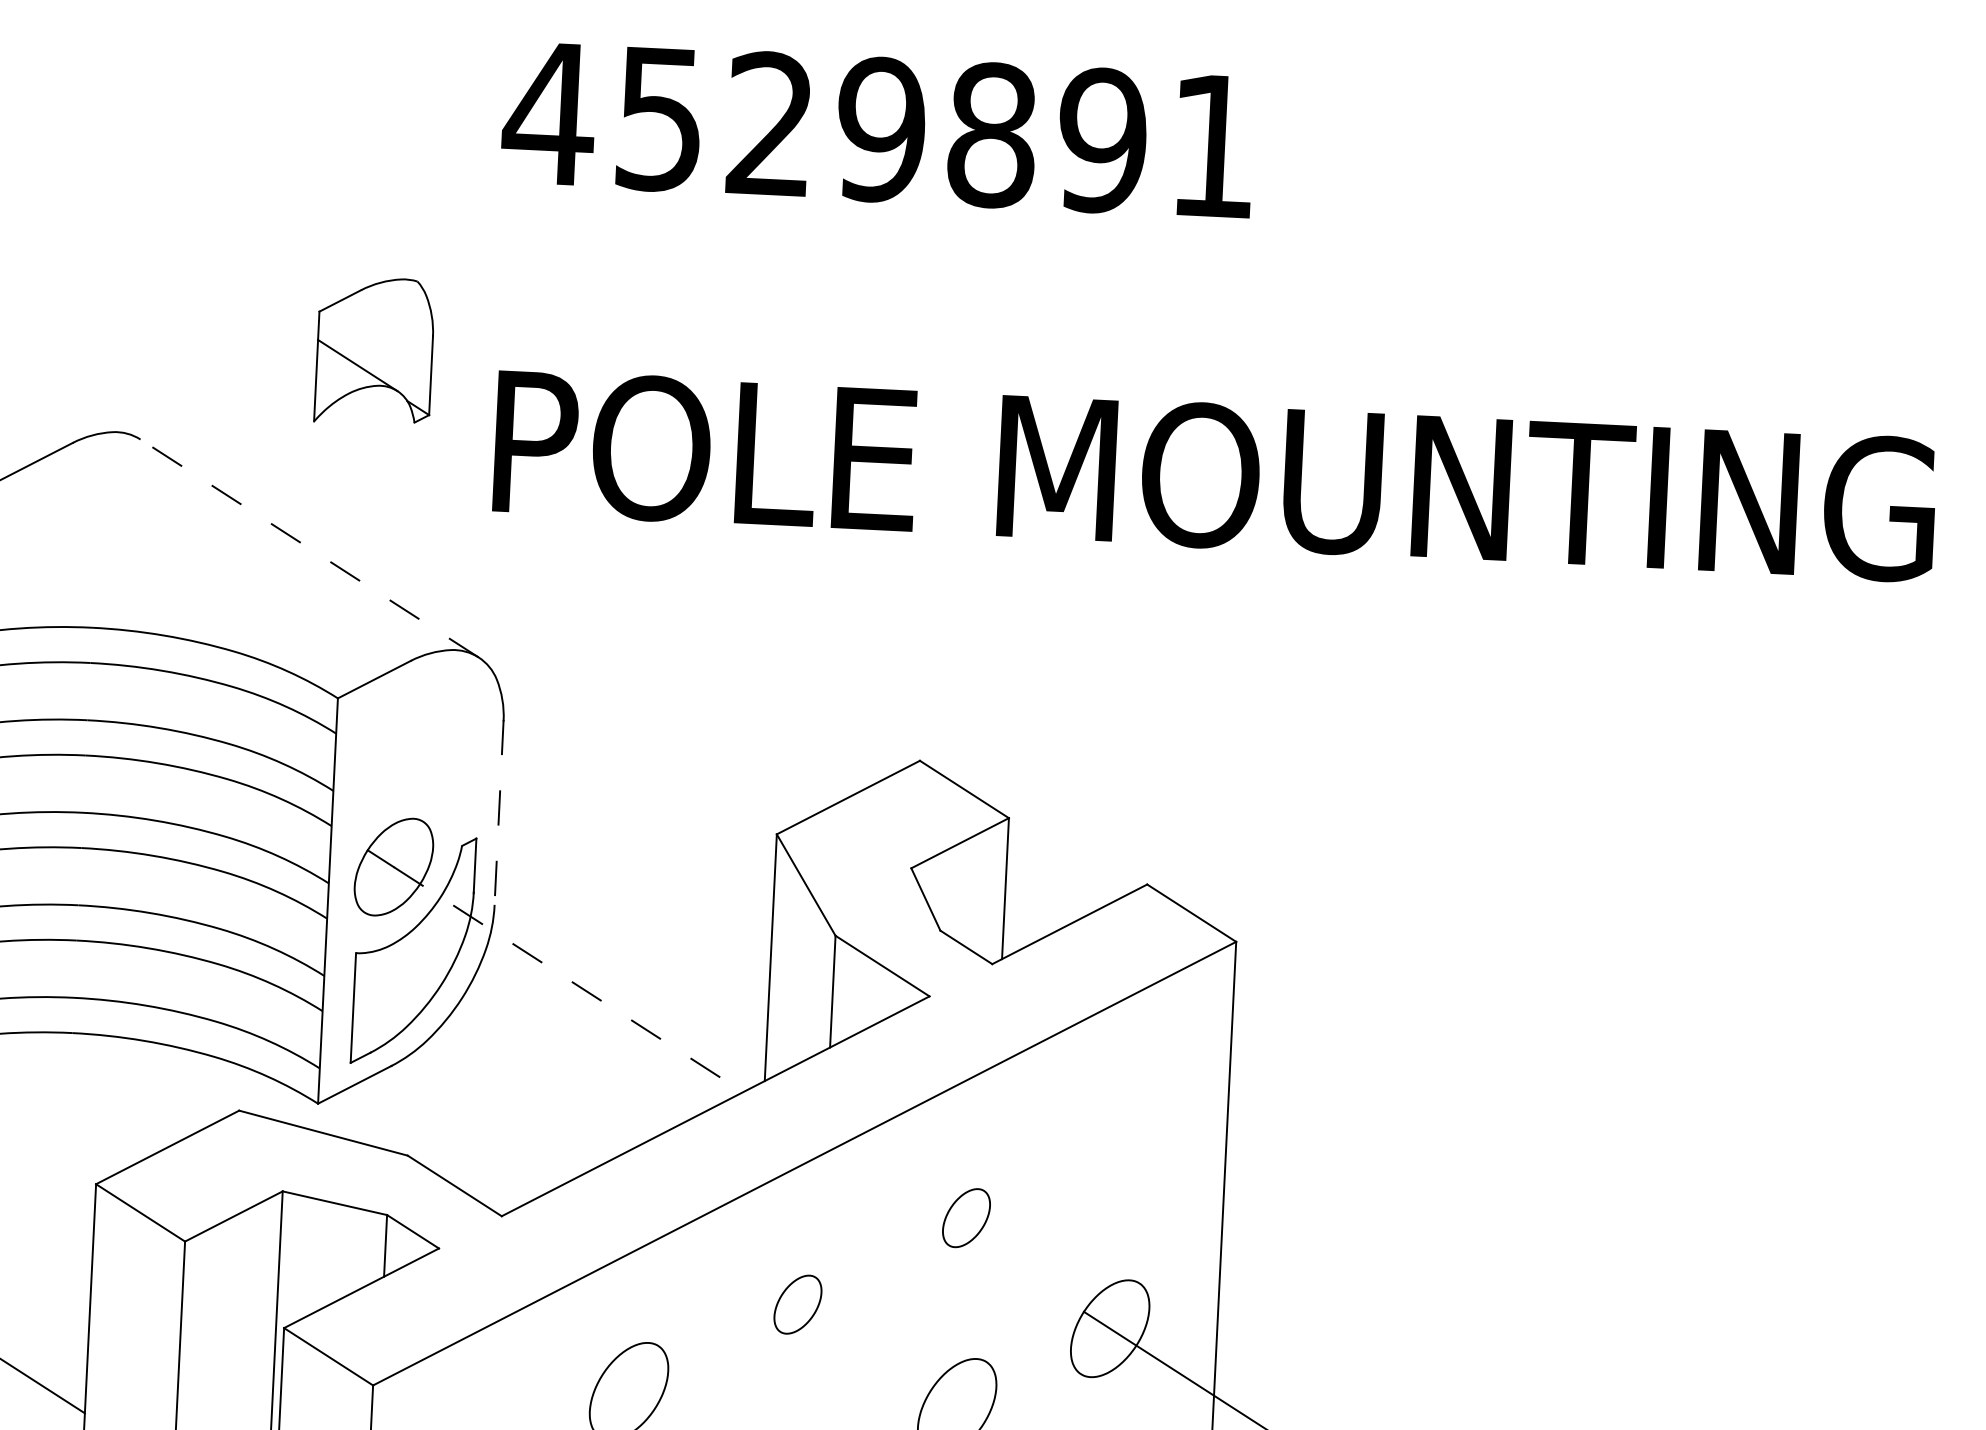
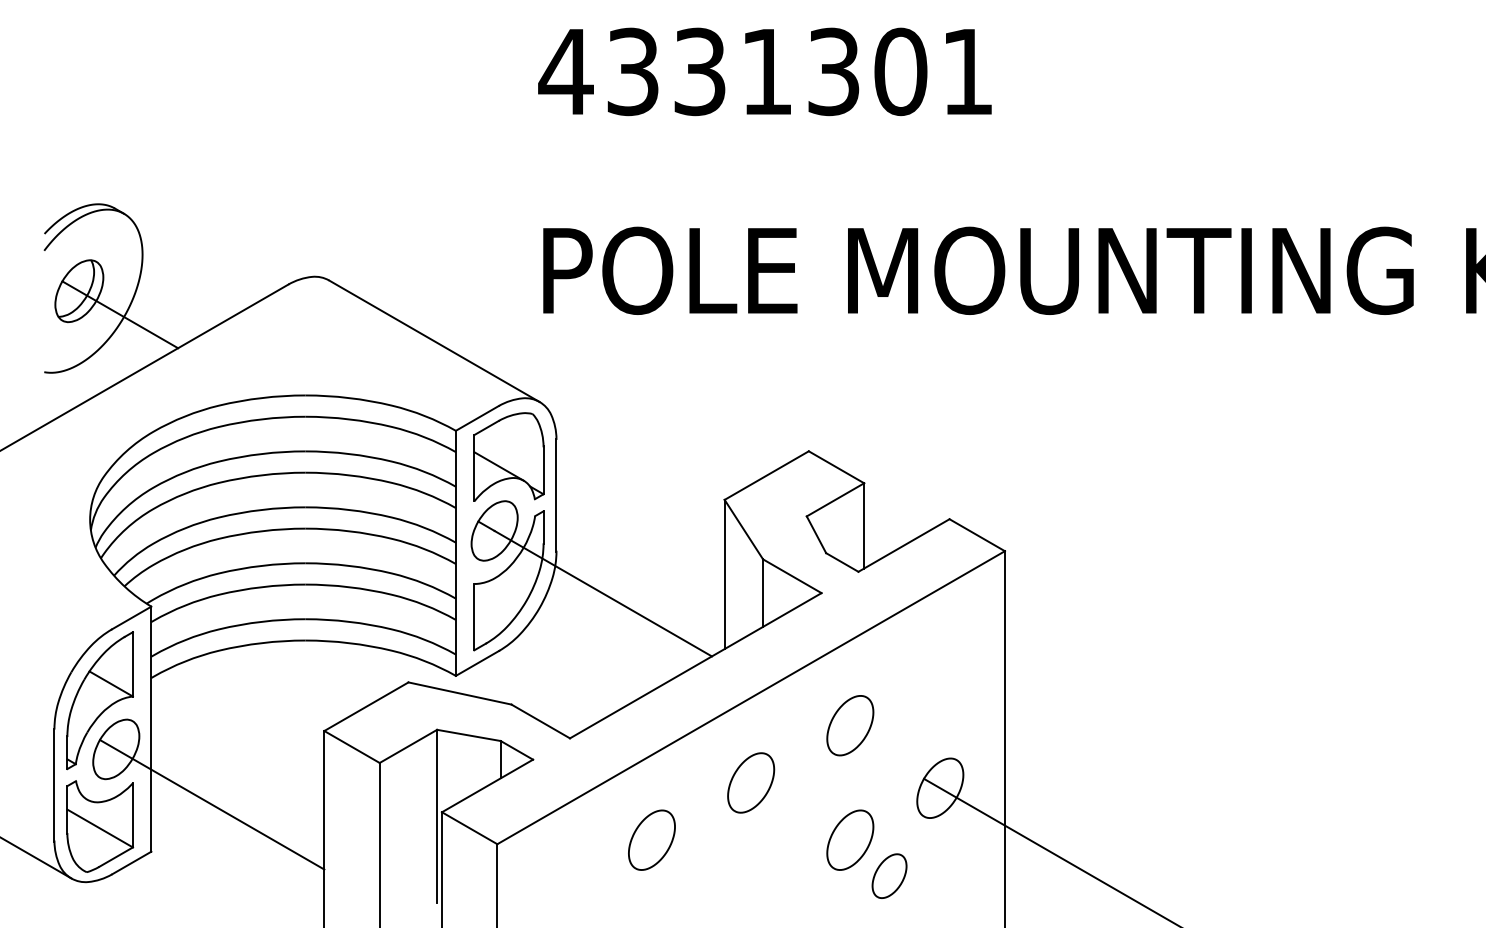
text: (882, 129) -> (767, 71), 4529891 -> 4331301
part: (374, 349) -> (508, 456), moved
line: (308, 548) -> (433, 341), dashed -> solid
line: (499, 813) -> (556, 495), dashed -> solid
line: (568, 979) -> (603, 593), dashed -> solid
part: (966, 1217) -> (850, 725), size x1.67
part: (798, 1303) -> (751, 782), size x1.67

